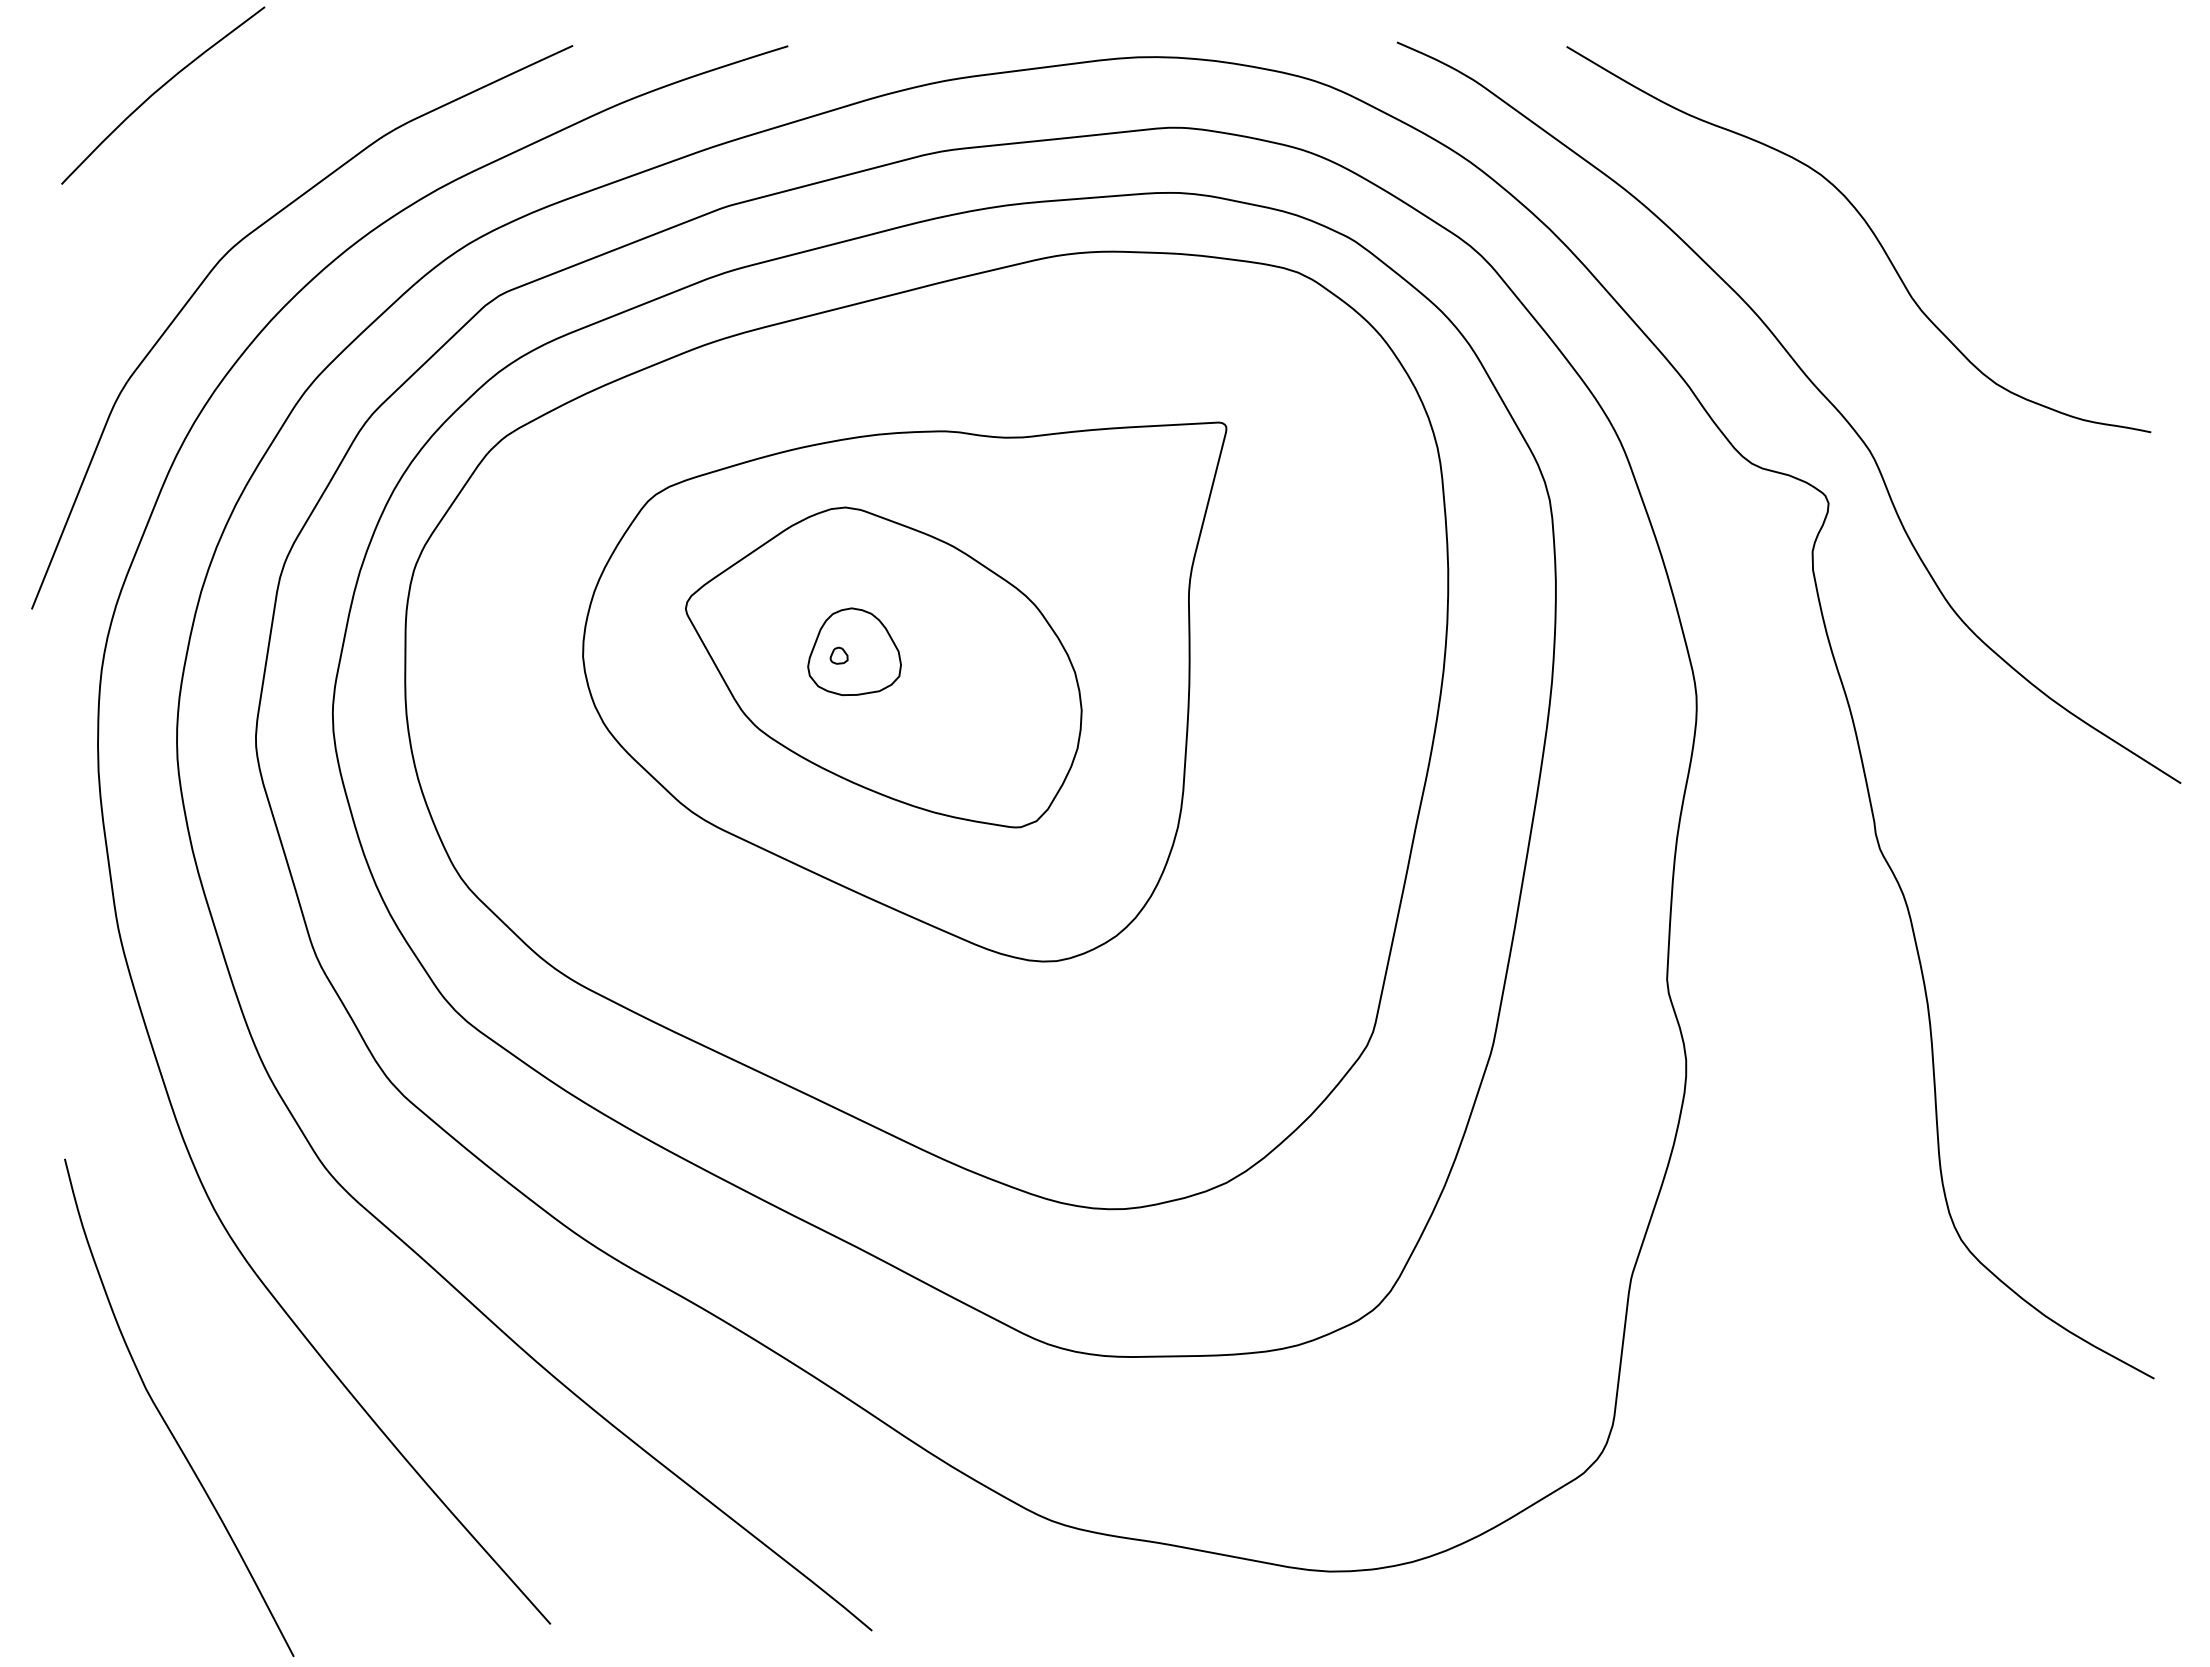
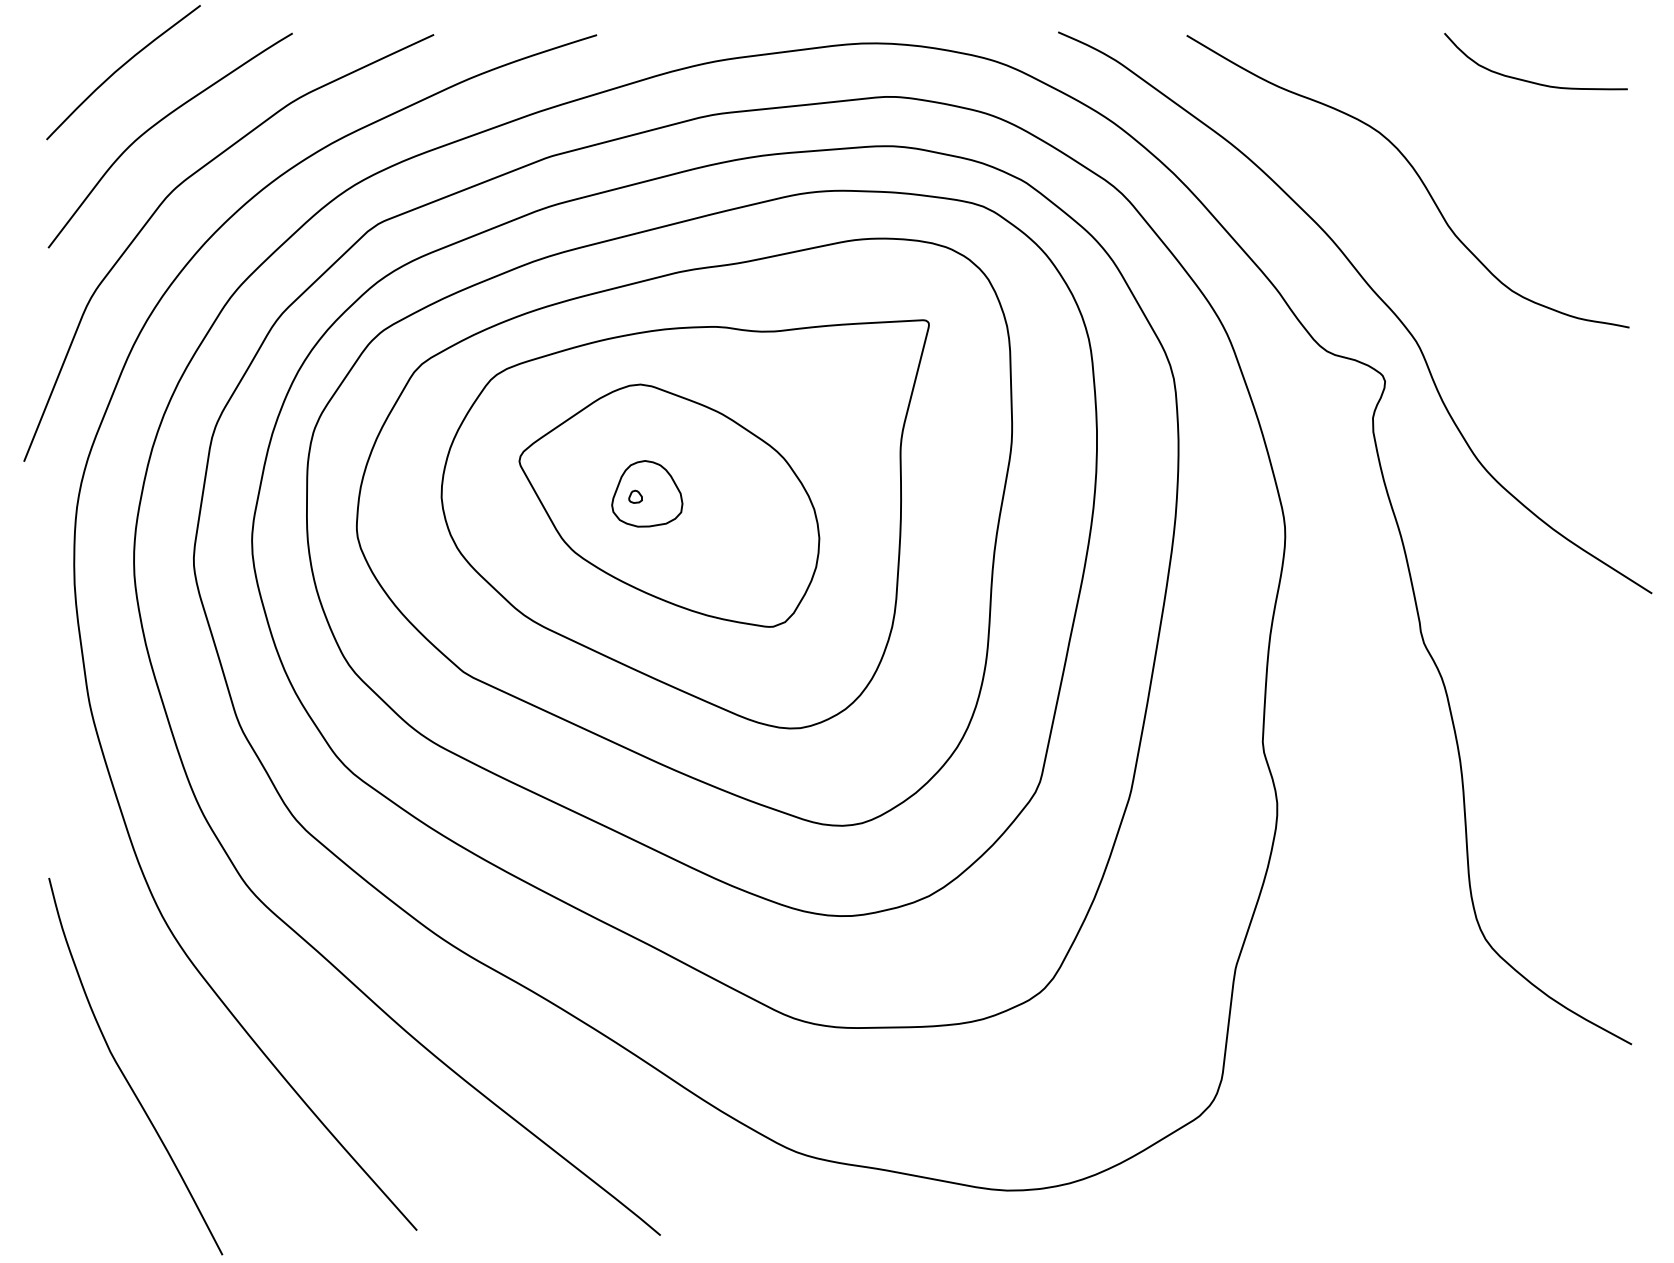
curve: (2022, 107) -> (1532, 81), added
curve: (209, 162) -> (158, 123), added
part: (903, 702) -> (684, 532), added

